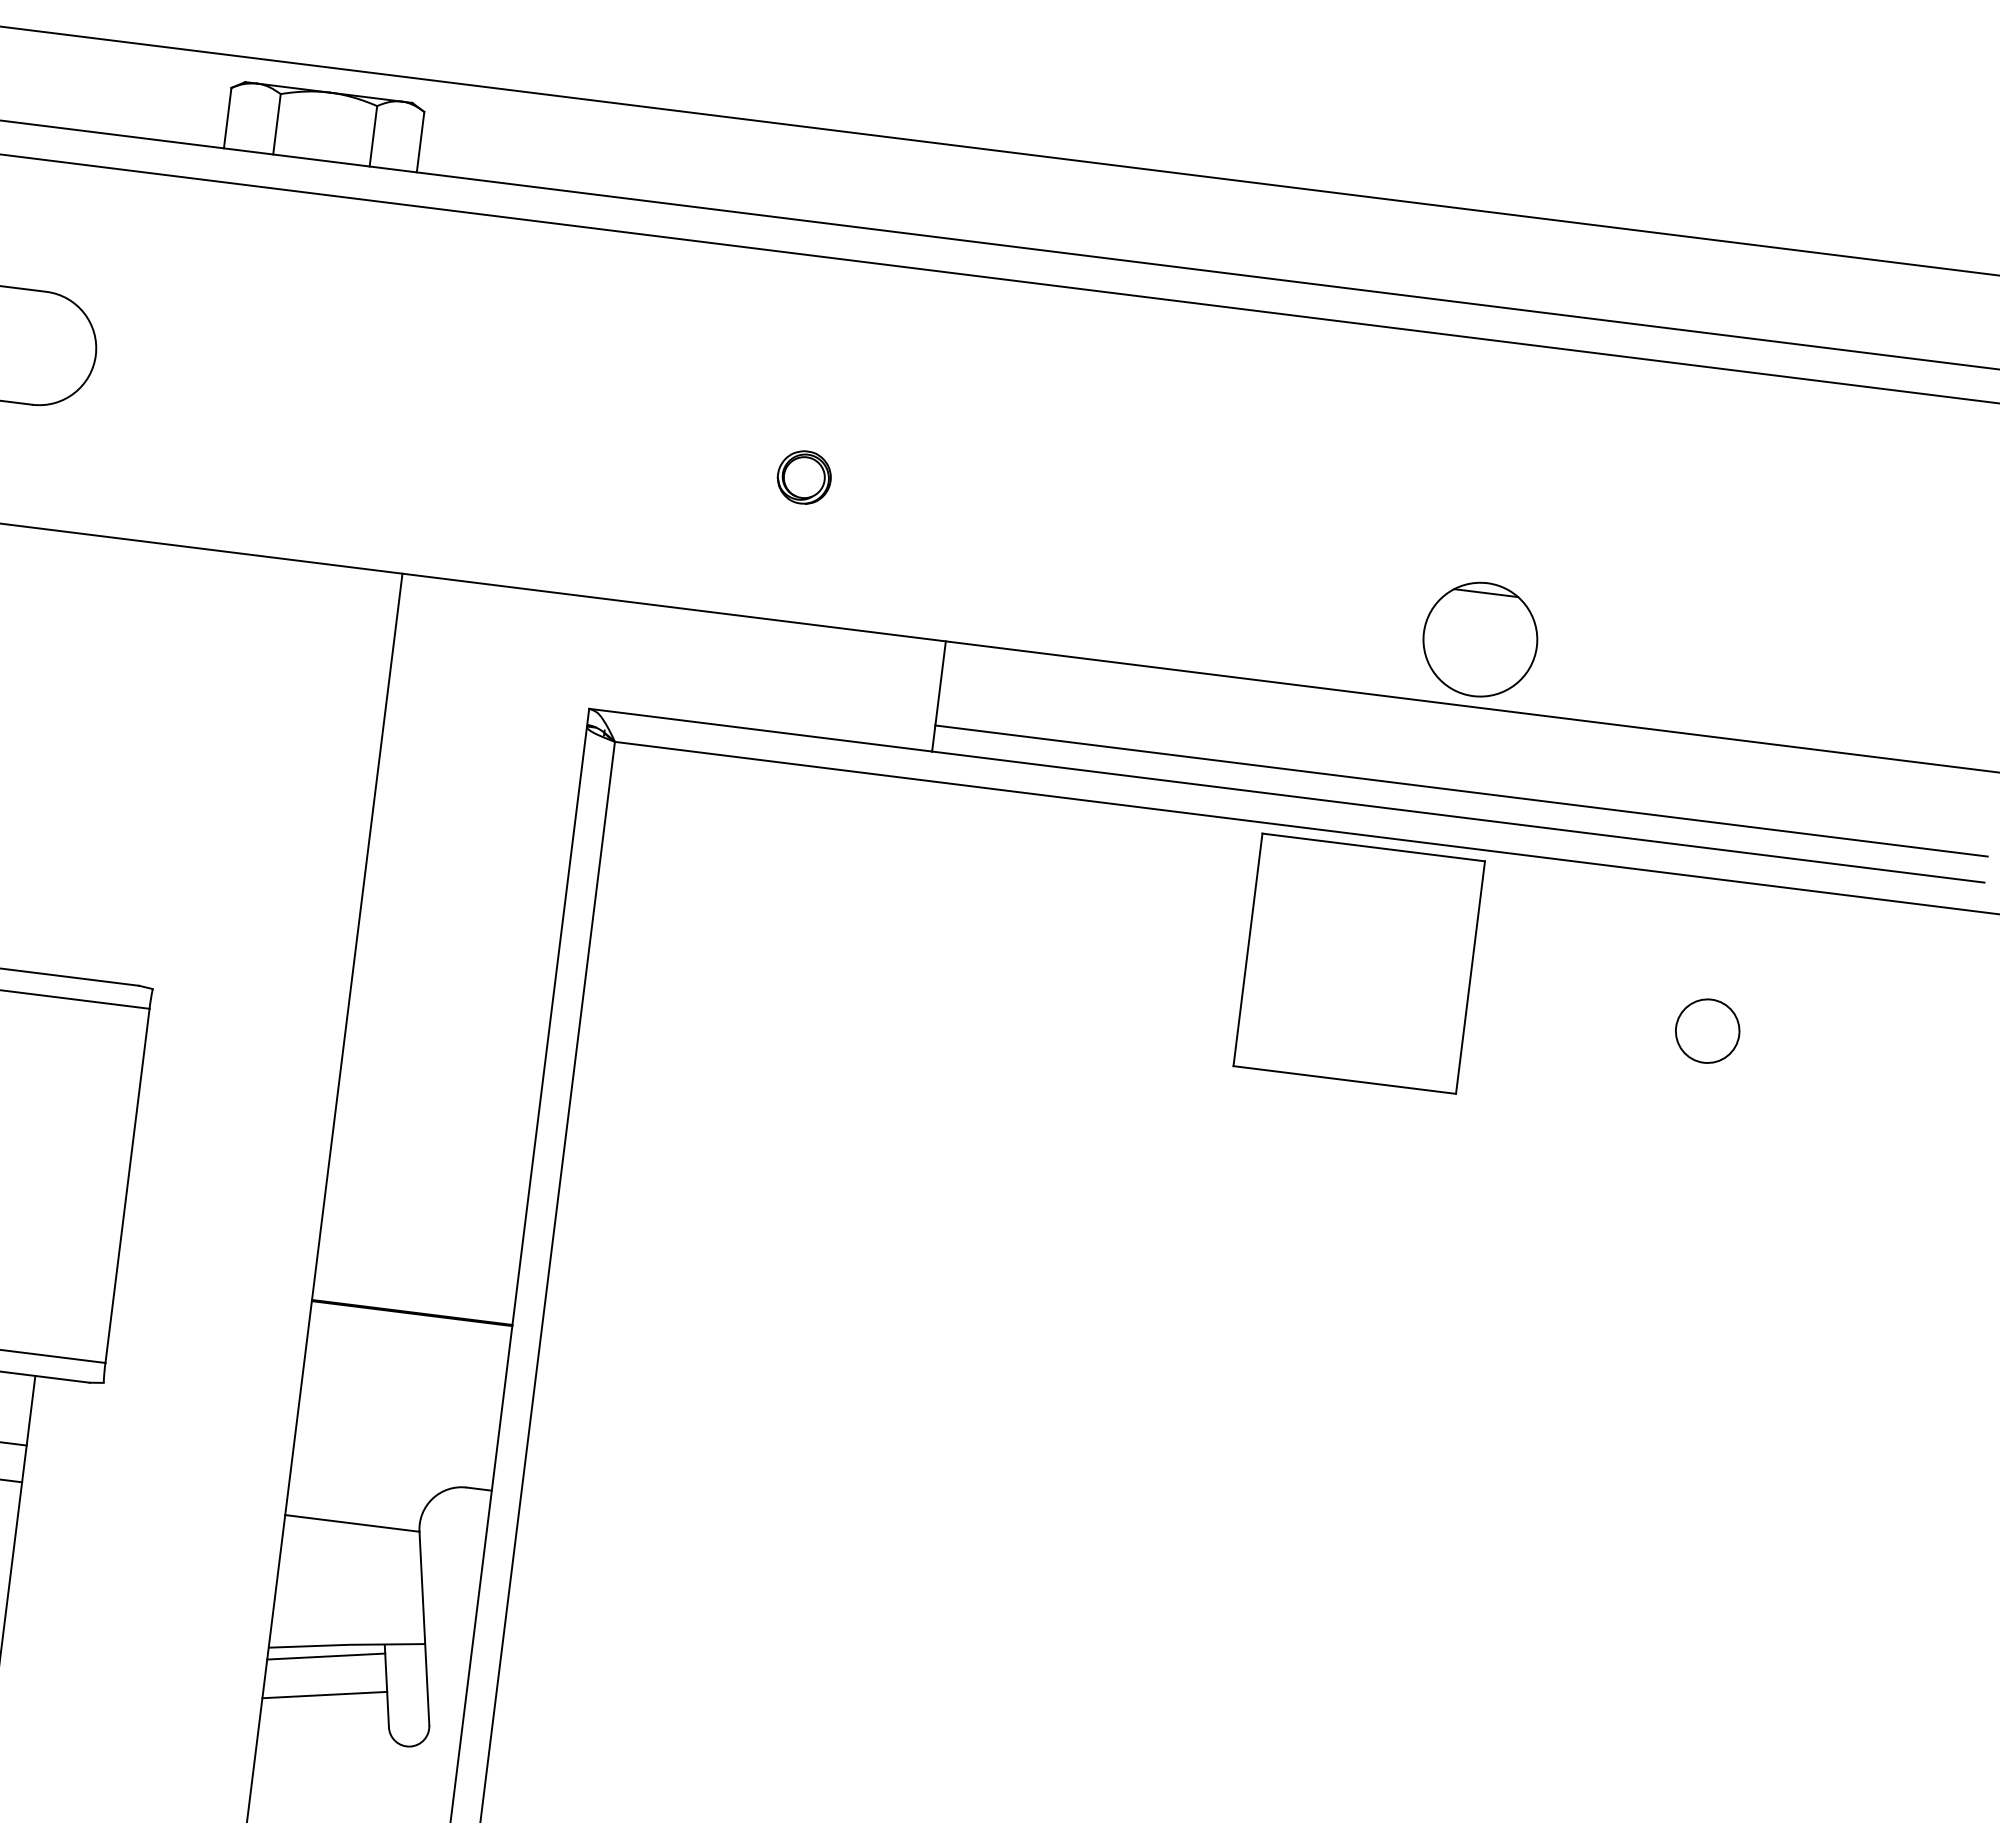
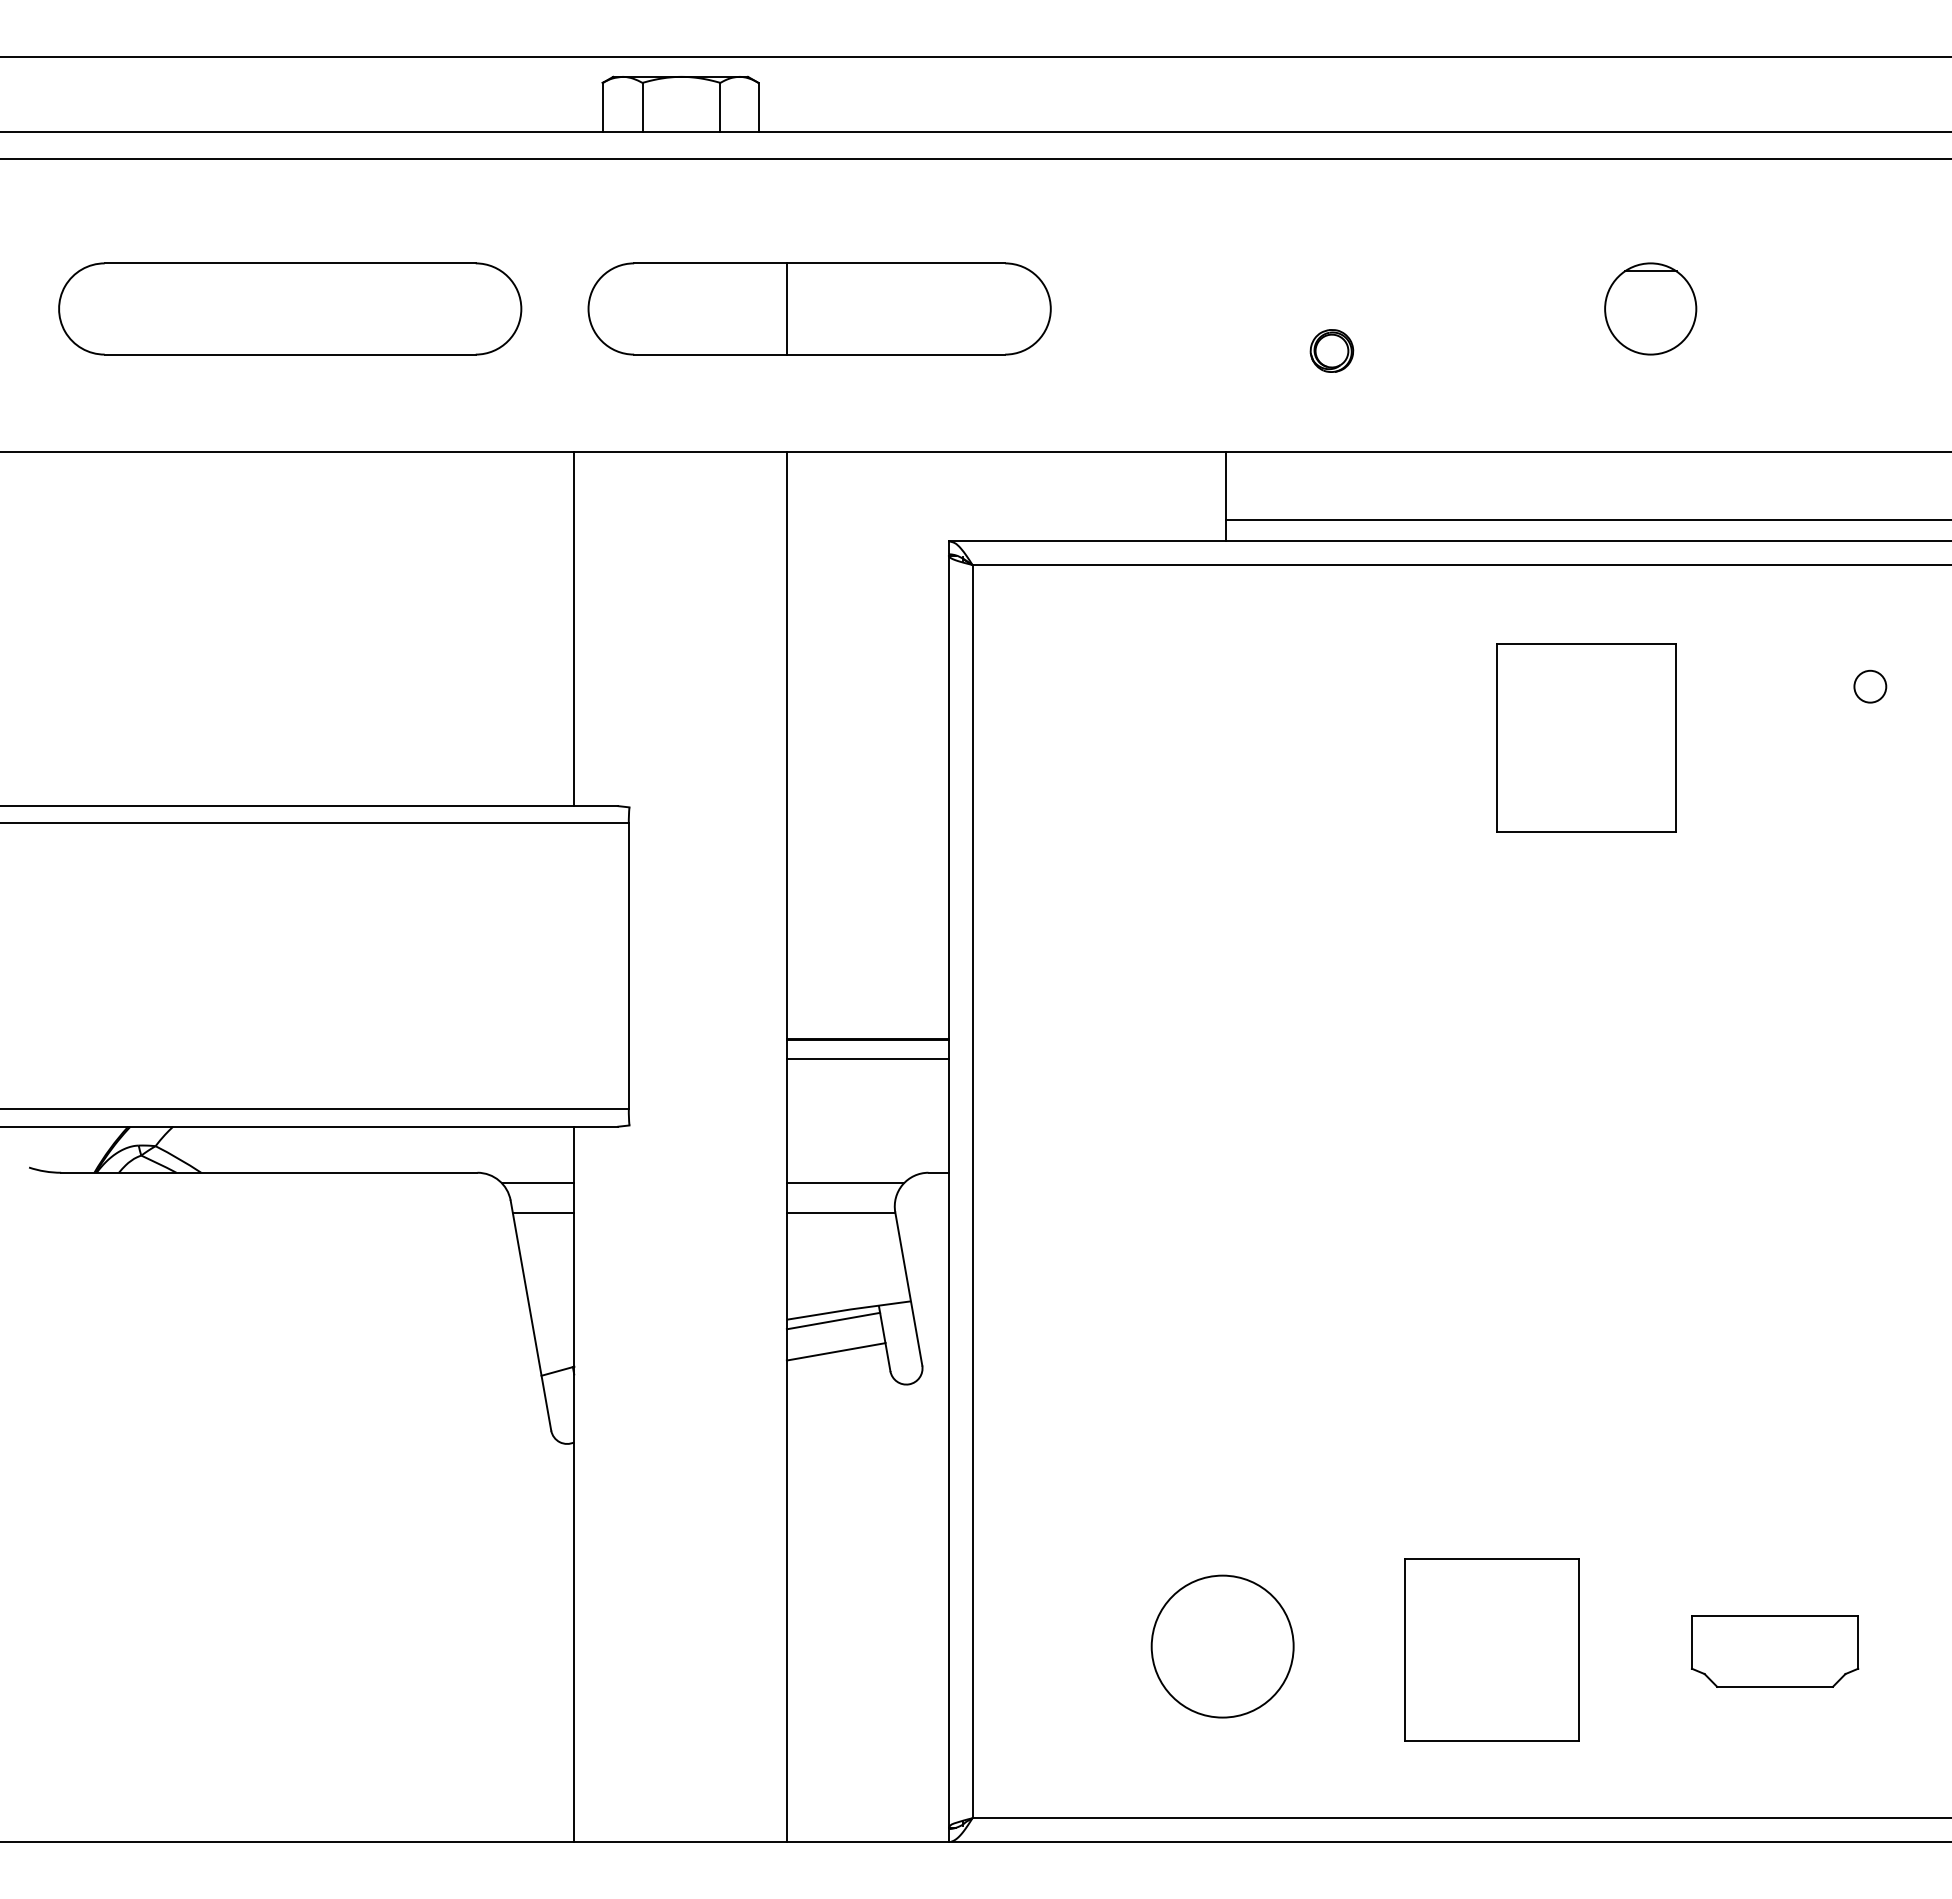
part: (465, 400) -> (819, 308), added
part: (803, 476) -> (1331, 350), moved
part: (1480, 639) -> (1650, 308), moved
line: (112, 760) -> (574, 629), added
part: (1359, 963) -> (1586, 737), moved
circle: (1708, 1030) -> (1870, 686), size x0.62
line: (408, 1336) -> (867, 1058), added
line: (362, 1486) -> (845, 1182), added

